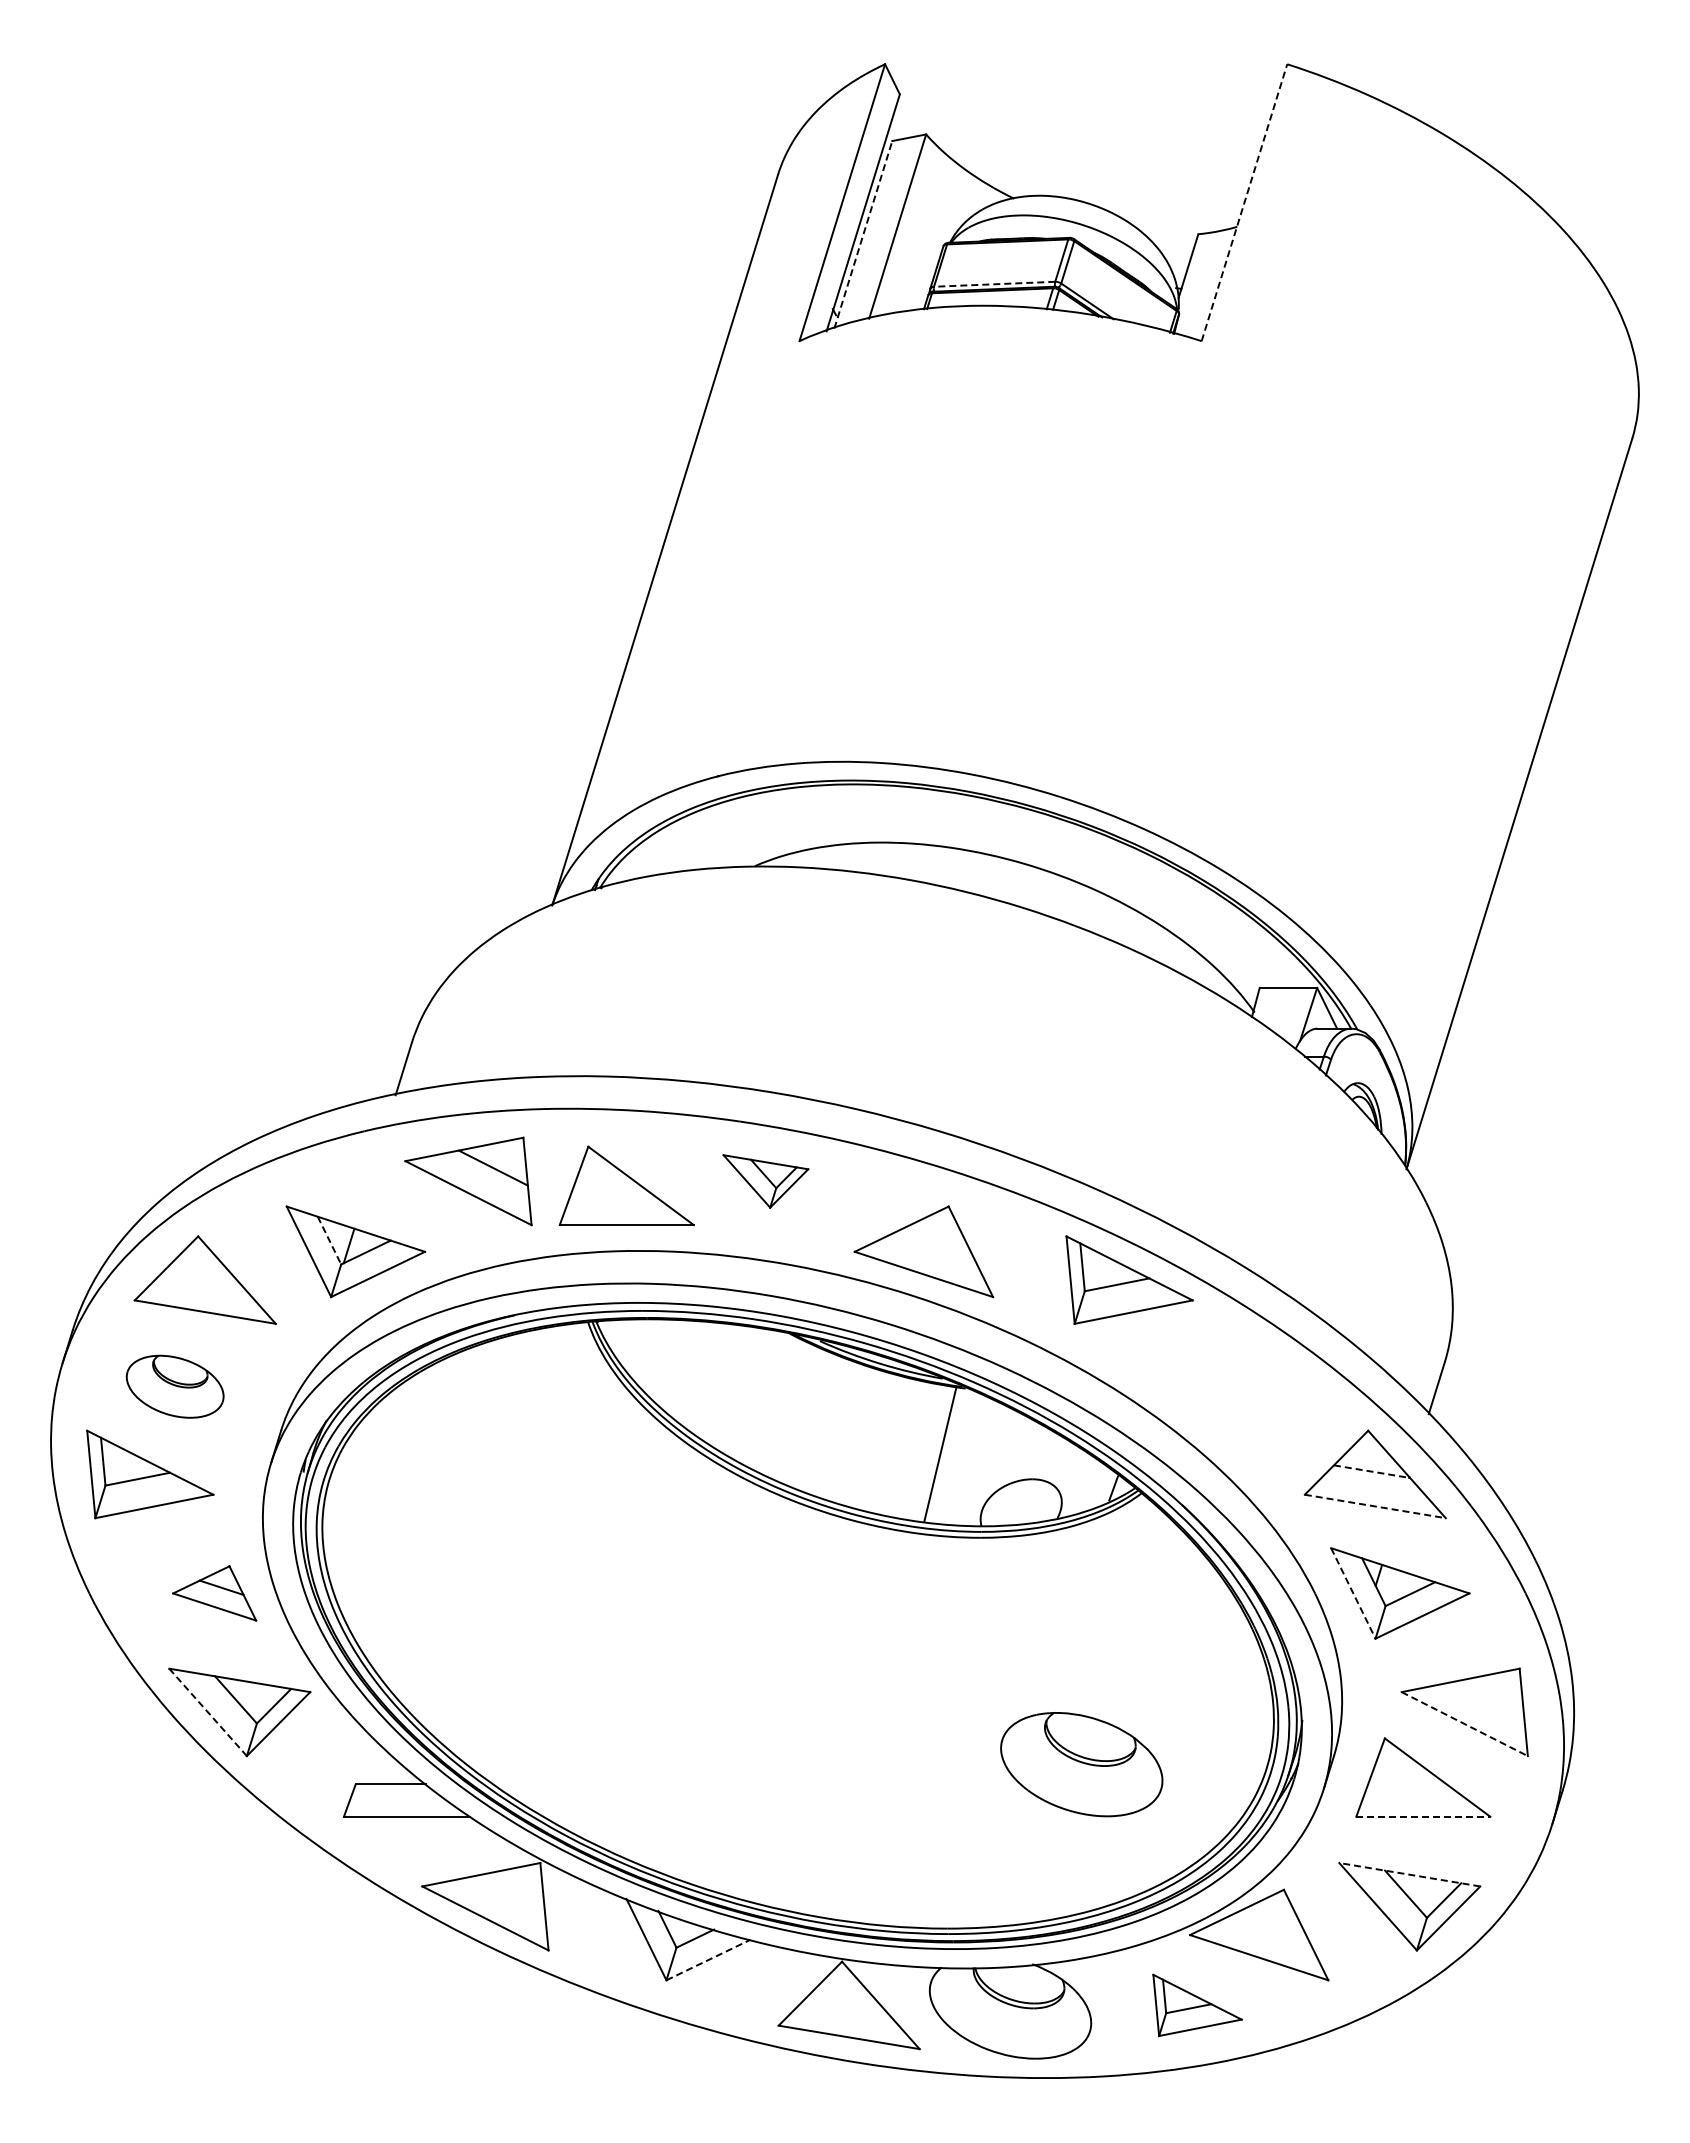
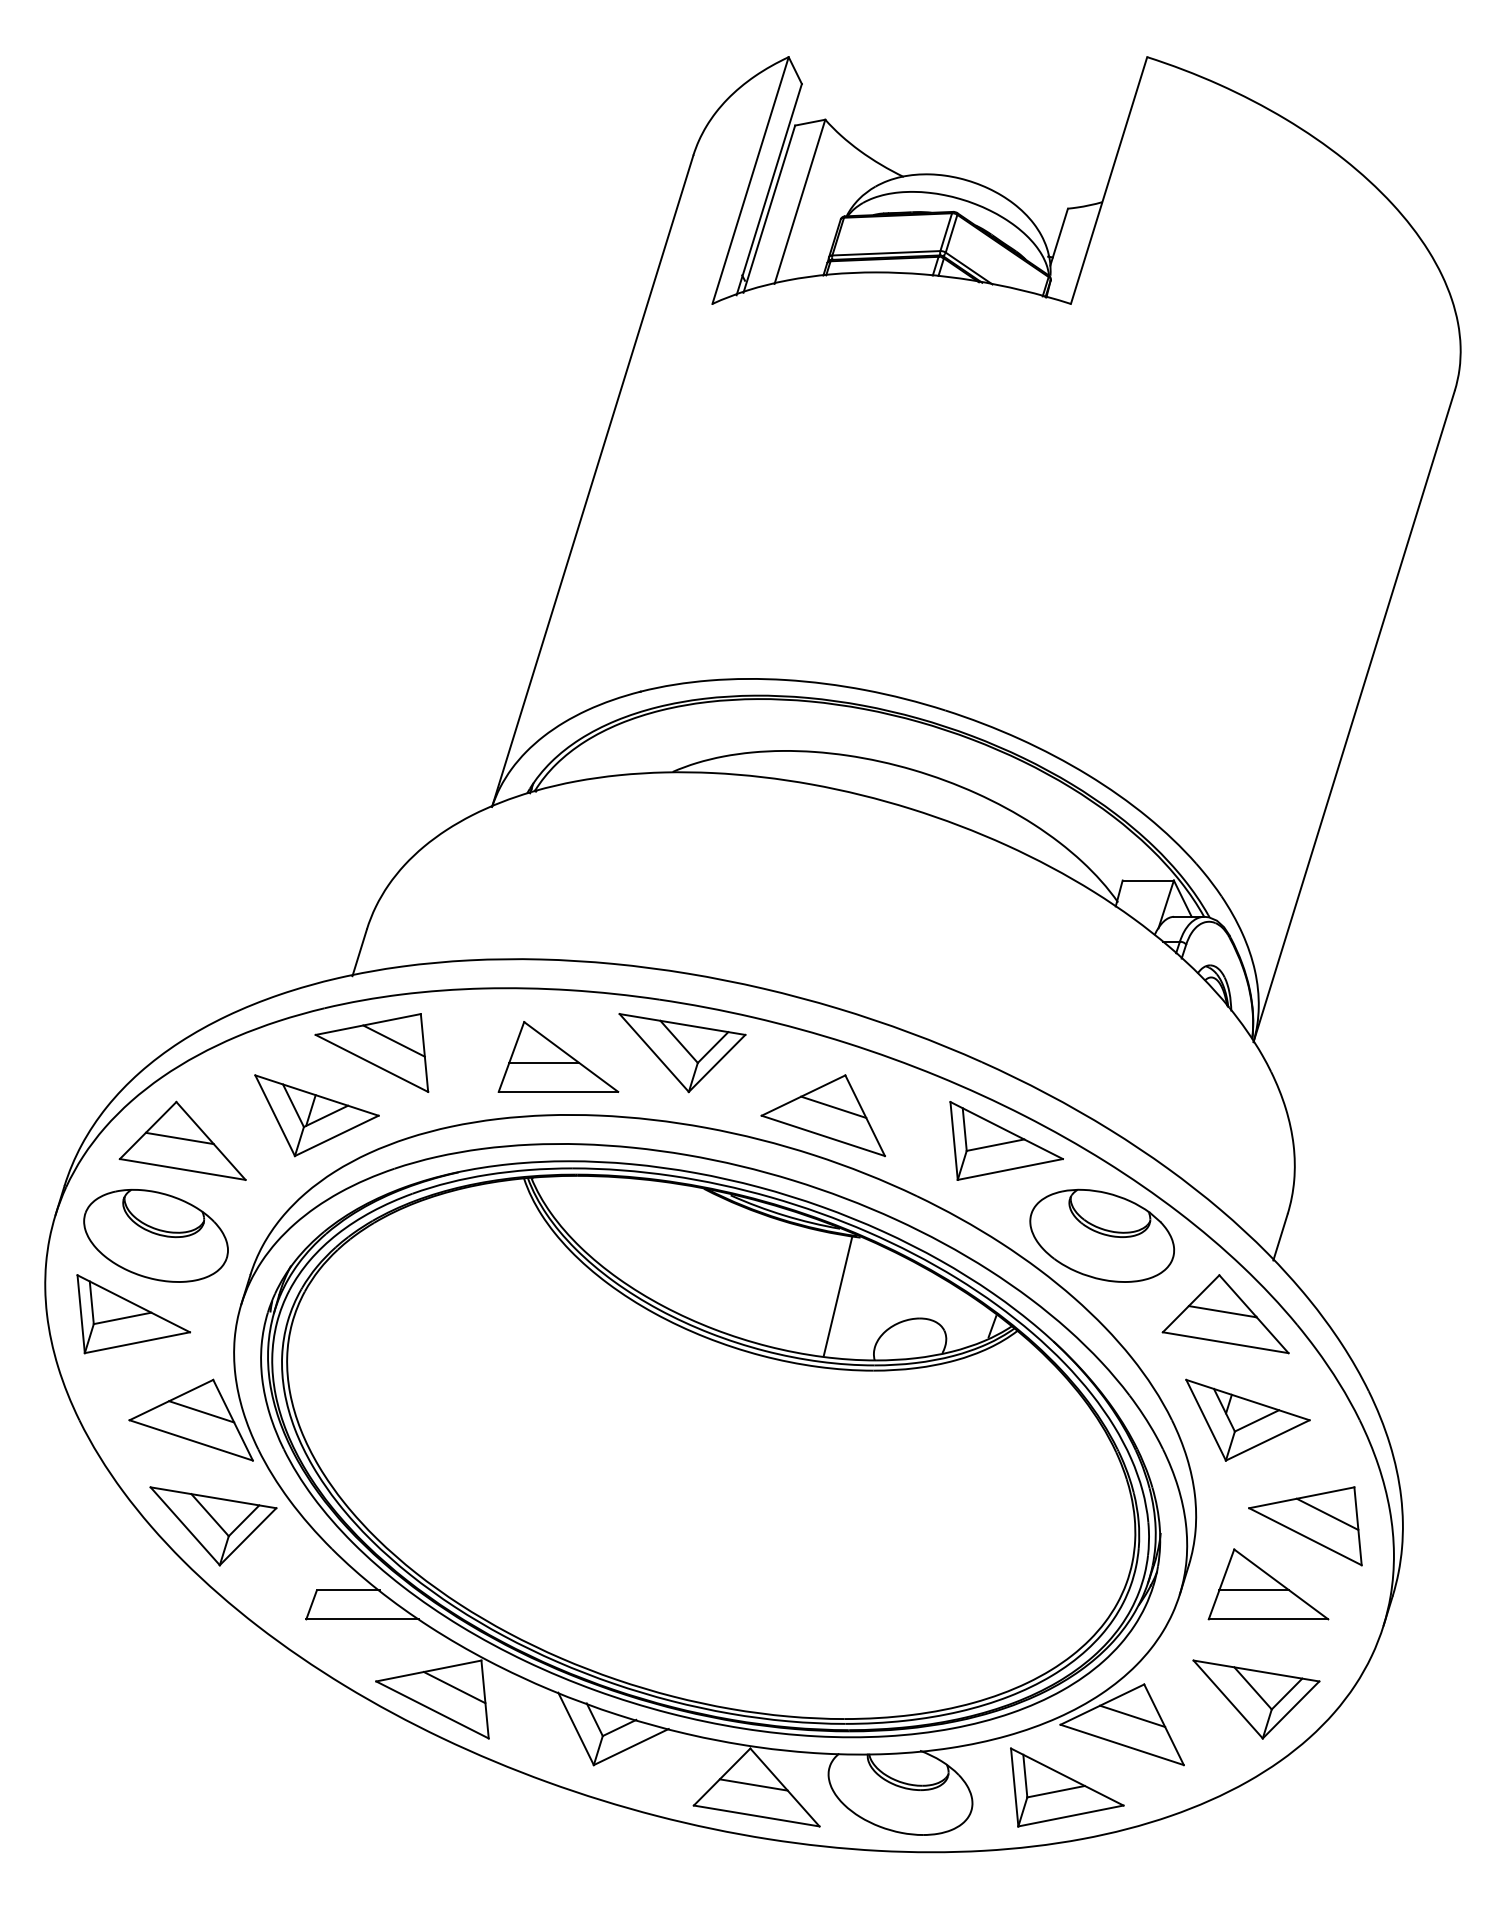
line: (1244, 202) -> (1109, 180), dashed -> solid
line: (863, 234) -> (769, 208), dashed -> solid
line: (994, 284) -> (886, 253), dashed -> solid
part: (468, 1181) -> (371, 1053), moved
part: (765, 1181) -> (682, 1053), size x1.67
line: (610, 1192) -> (543, 1062), added
line: (329, 1240) -> (293, 1105), dashed -> solid
line: (935, 1242) -> (833, 1107), added
line: (201, 1277) -> (179, 1138), added
part: (174, 1386) -> (155, 1235), size x1.67
line: (1372, 1471) -> (1223, 1311), dashed -> solid
line: (1375, 1506) -> (1225, 1342), dashed -> solid
part: (214, 1593) -> (190, 1420), size x1.67
line: (1353, 1593) -> (1206, 1420), dashed -> solid
line: (1489, 1698) -> (1327, 1513), added
line: (208, 1712) -> (185, 1526), dashed -> solid
line: (1464, 1724) -> (1305, 1537), dashed -> solid
part: (1081, 1764) -> (1101, 1235), moved
line: (1407, 1784) -> (1254, 1590), added
line: (1423, 1816) -> (1268, 1619), dashed -> solid
line: (1409, 1874) -> (1256, 1670), dashed -> solid
line: (509, 1892) -> (453, 1686), added
line: (1270, 1925) -> (1132, 1716), added
line: (708, 1960) -> (631, 1747), dashed -> solid
line: (845, 2002) -> (753, 1784), added
part: (1197, 2005) -> (1067, 1787), size x1.43

